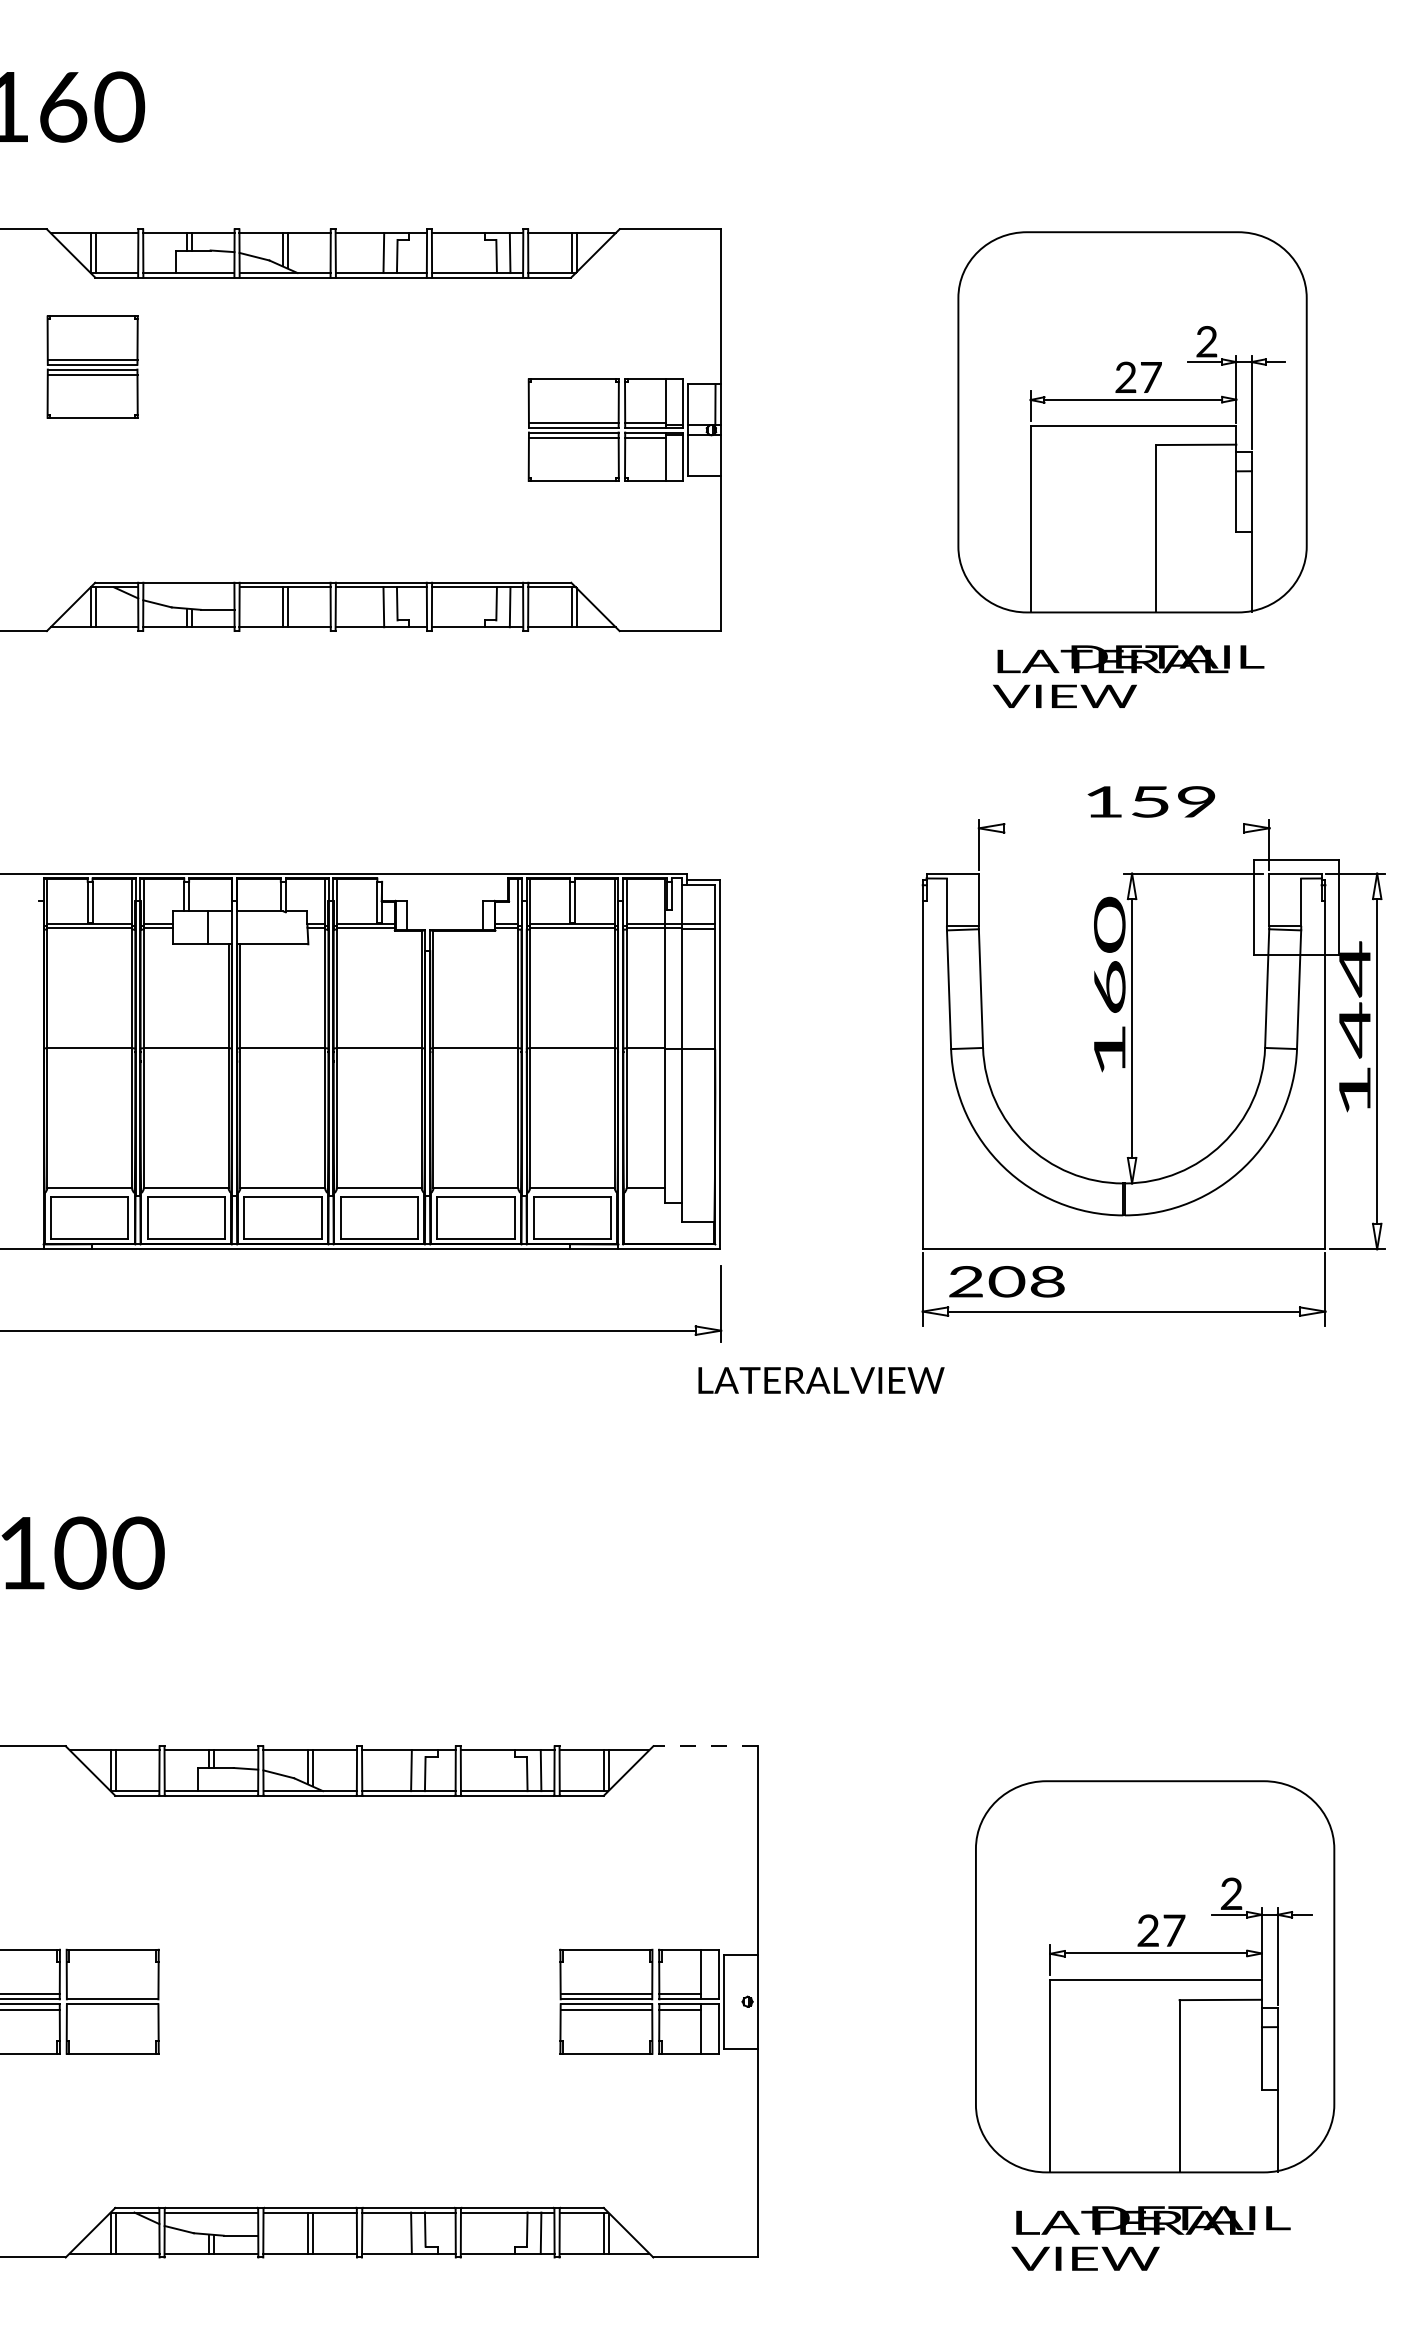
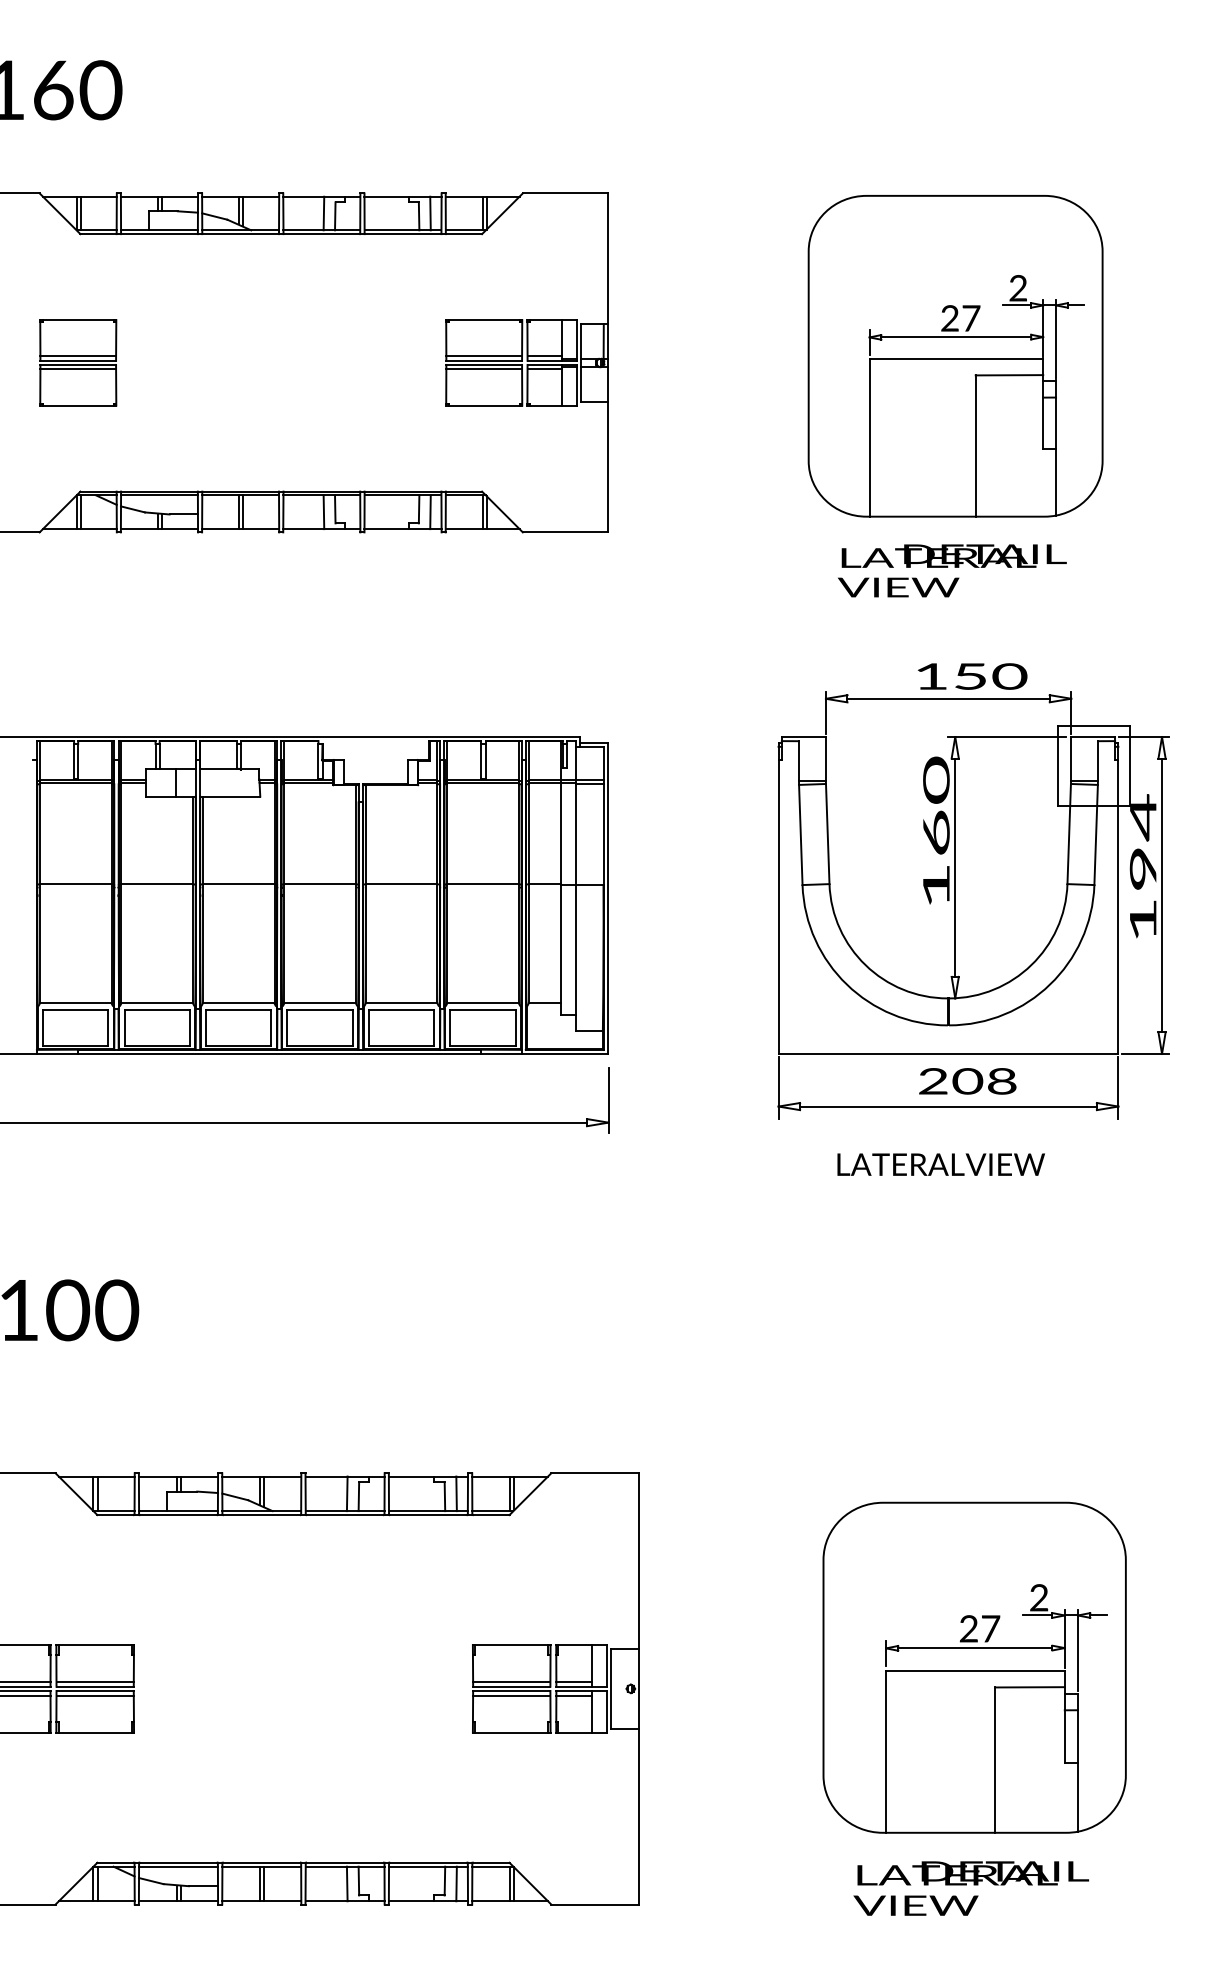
part: (92, 366) -> (78, 362), moved
line: (188, 587) -> (159, 495), added
text: (1196, 802) -> (1009, 677), 159 -> 150
line: (1124, 828) -> (948, 698), added
text: (1354, 1030) -> (1142, 869), 144 -> 194
text: (1006, 1281) -> (967, 1081), moved
text: (821, 1380) -> (941, 1164), moved
line: (704, 1746) -> (594, 1473), dashed -> solid
line: (112, 1993) -> (95, 1681), added
line: (112, 2009) -> (95, 1695), added

